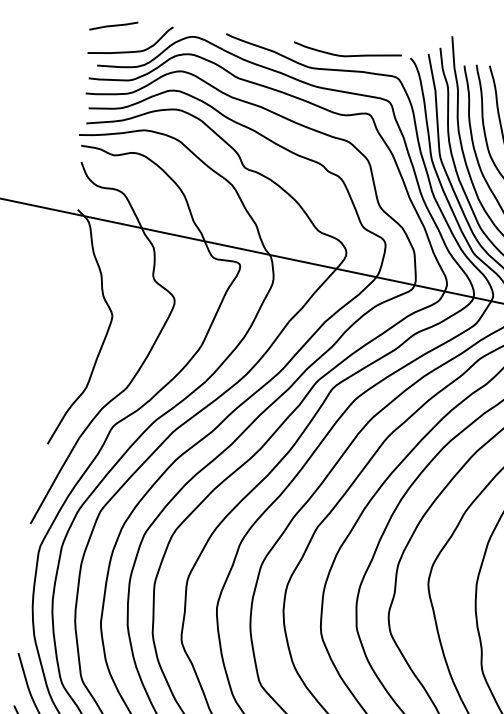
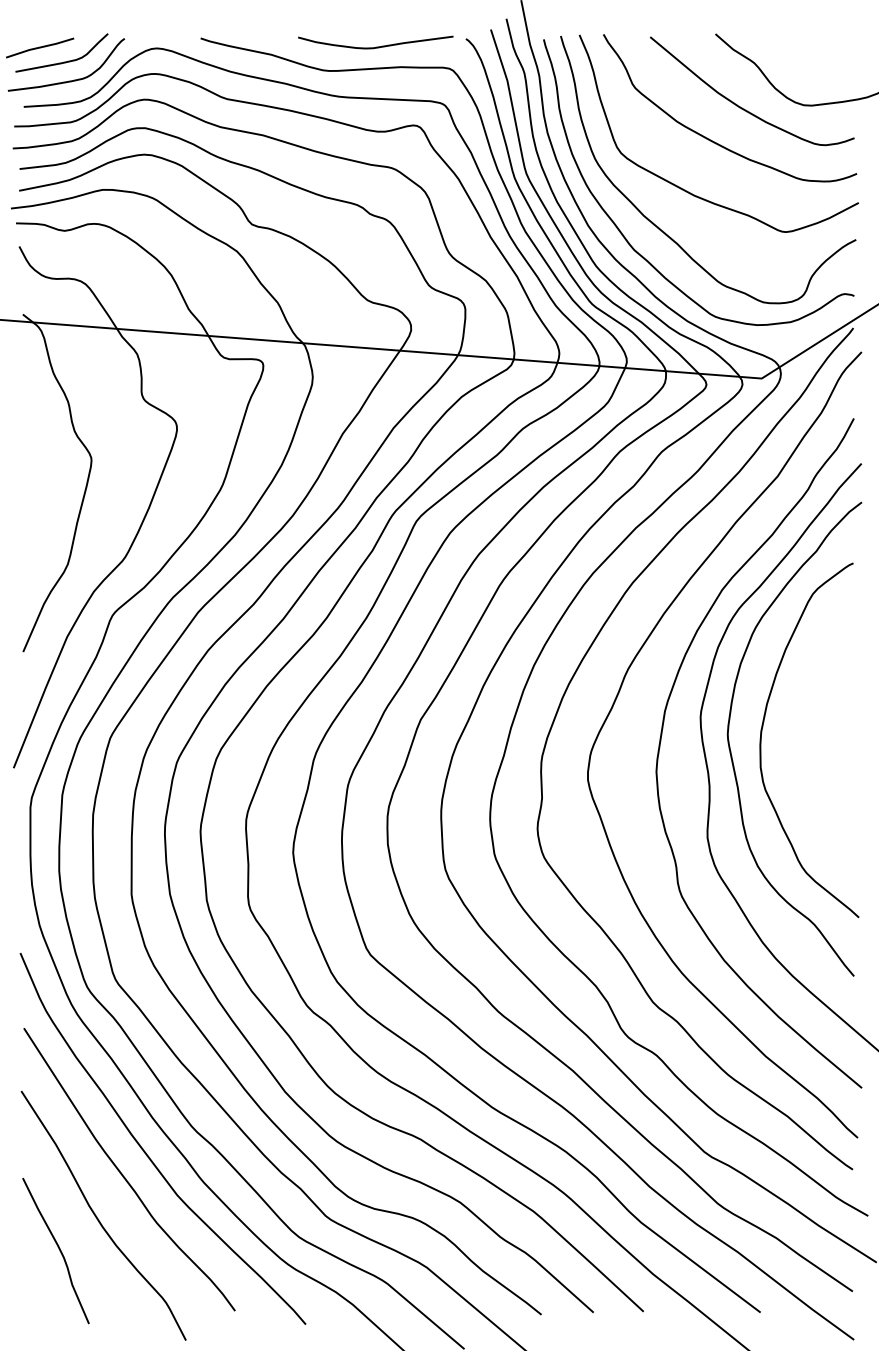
curve: (128, 37) -> (63, 61), added

